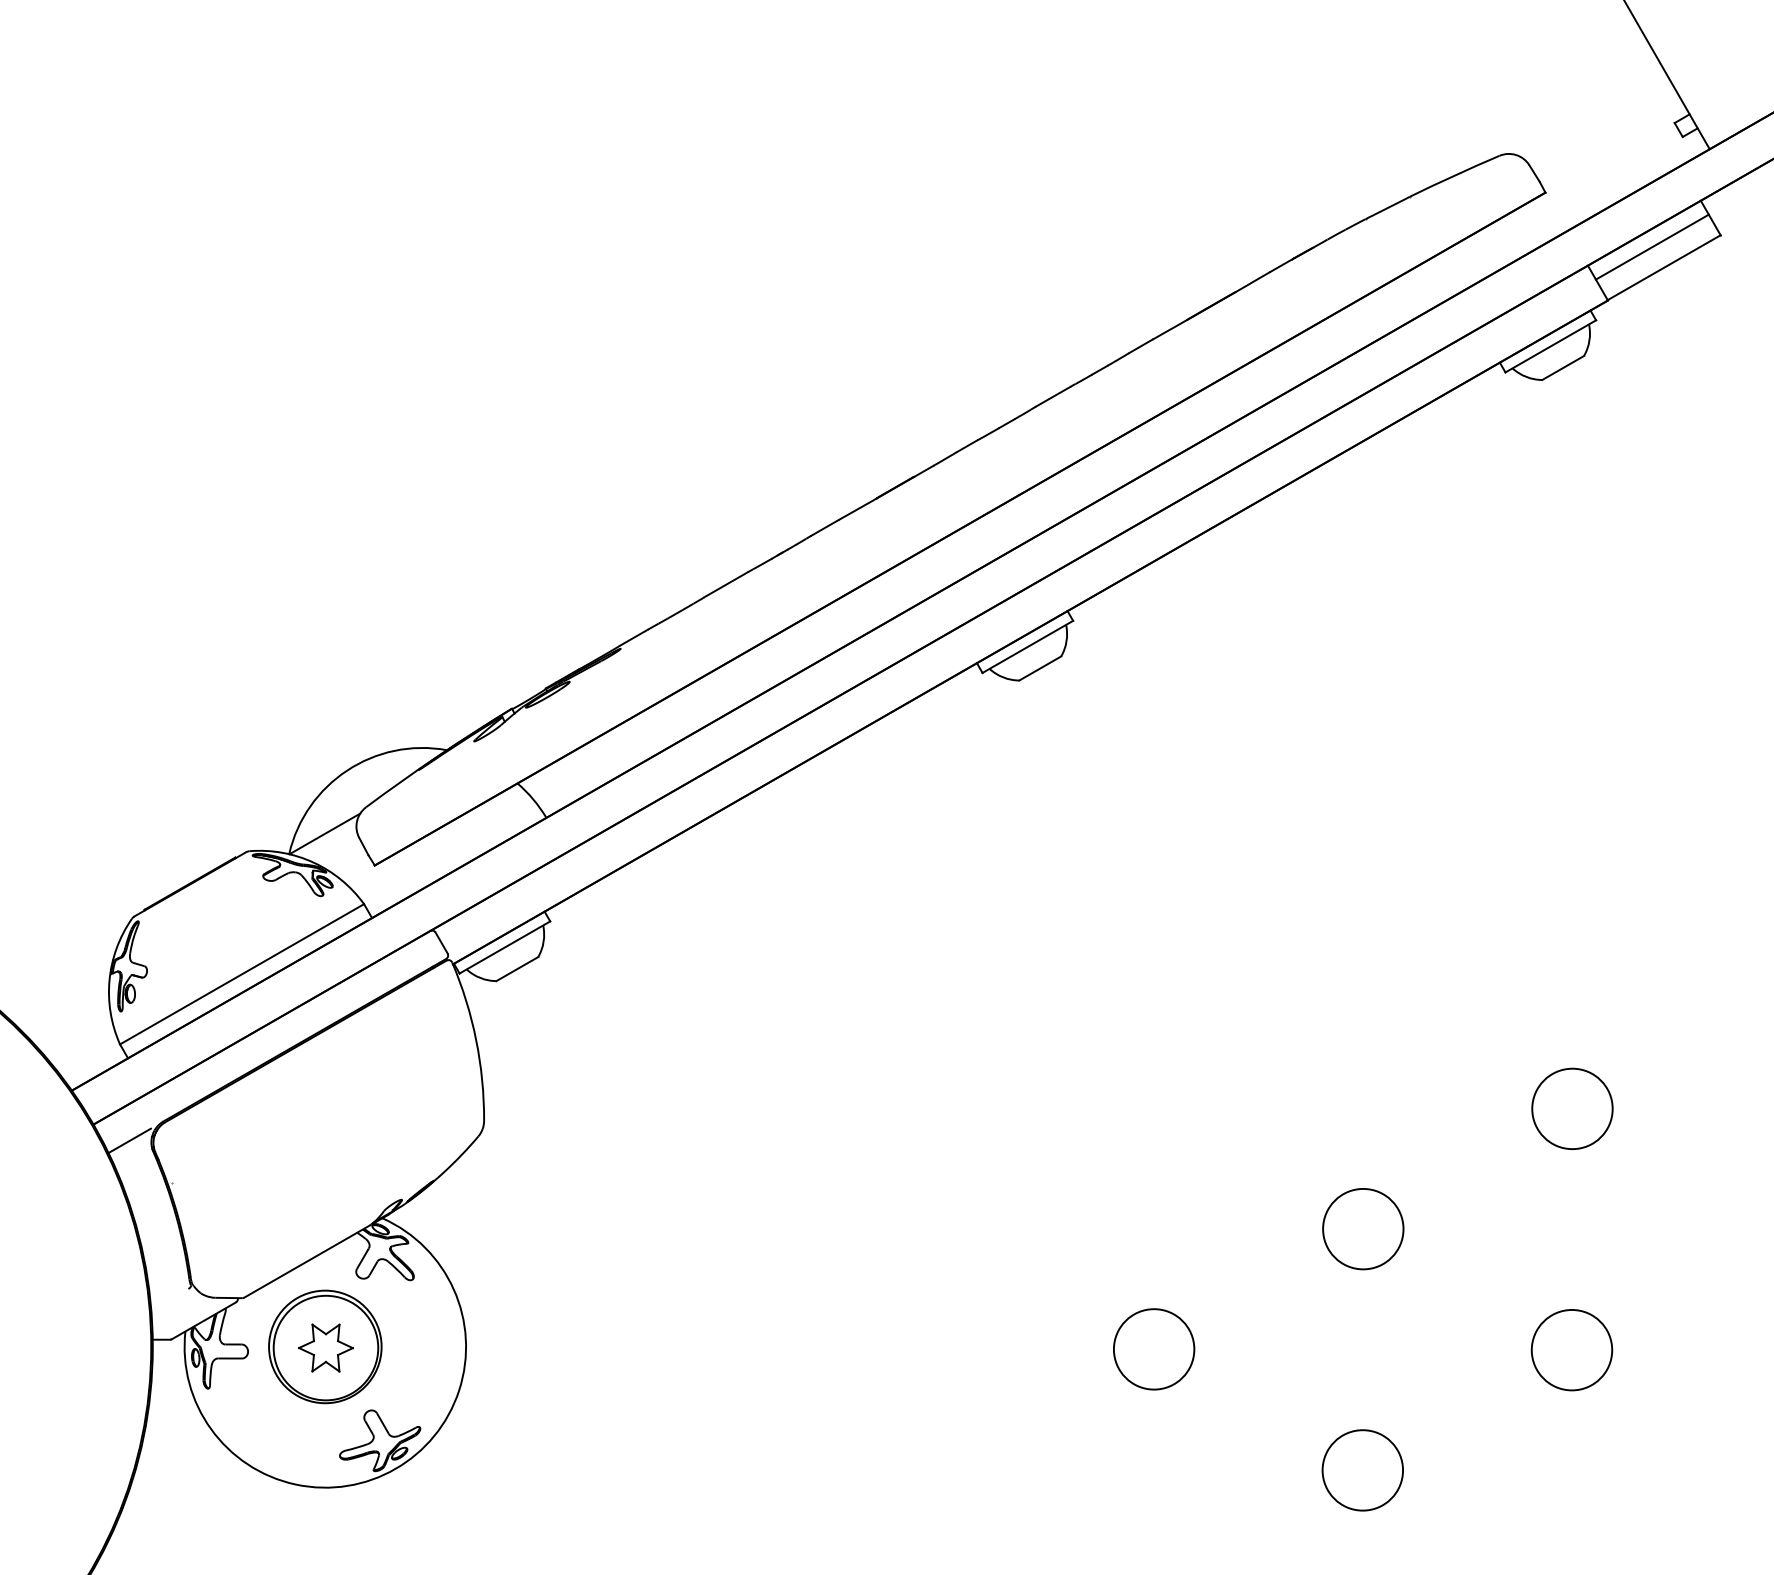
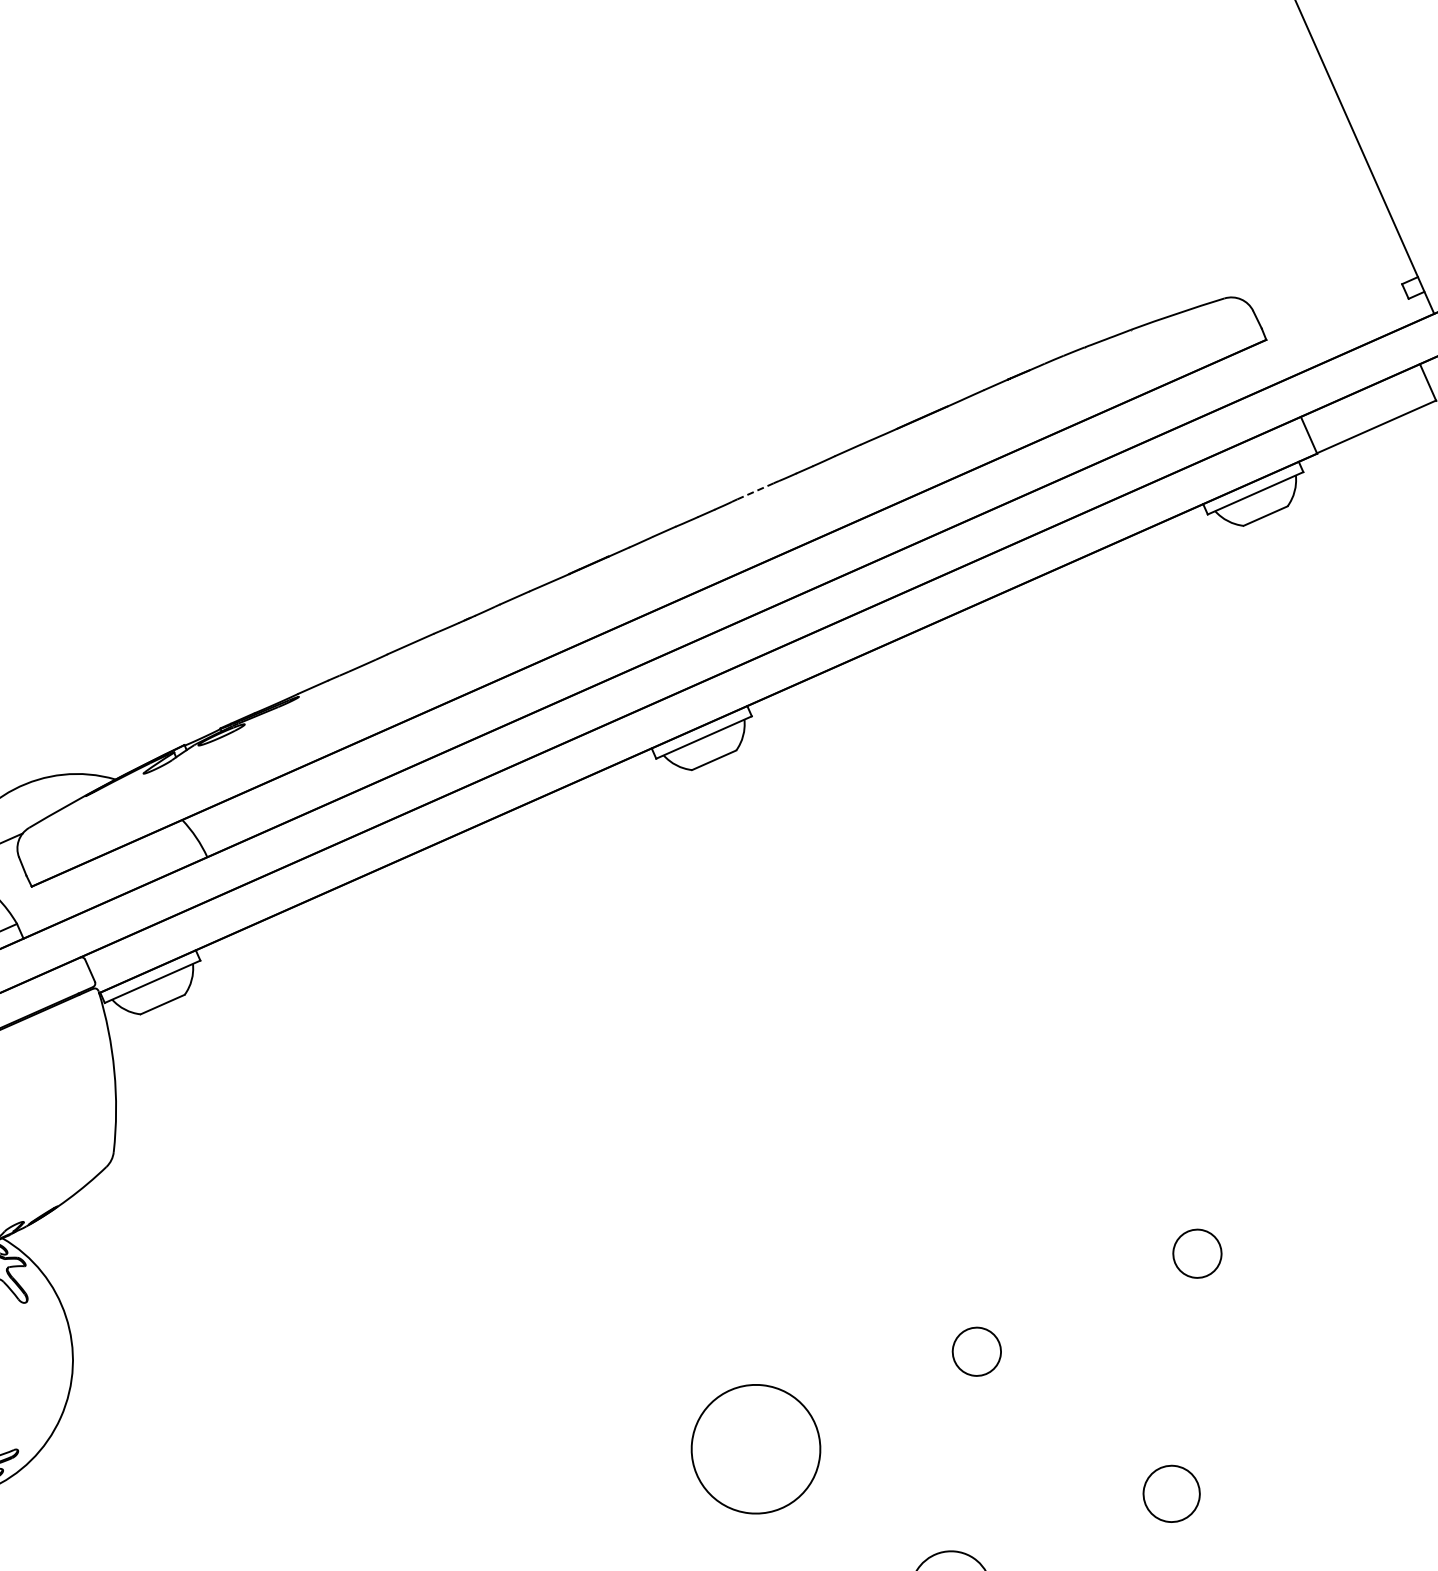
line: (1651, 246) -> (1366, 404), removed
line: (1053, 396) -> (755, 491), solid -> dashed
circle: (1572, 1108) -> (1197, 1253), size x0.6
circle: (1363, 1229) -> (976, 1352), size x0.6
circle: (1154, 1349) -> (756, 1449), size x1.6
circle: (1571, 1350) -> (1171, 1494), size x0.7

